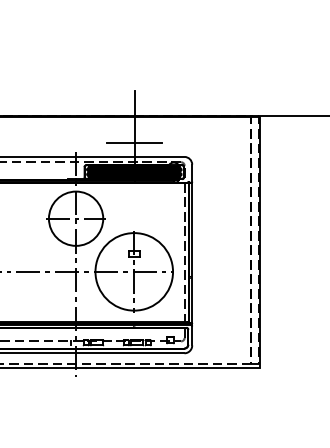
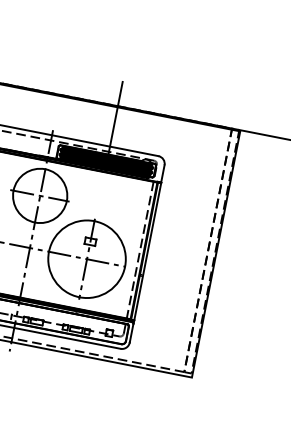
line: (134, 142) -> (112, 132), removed

